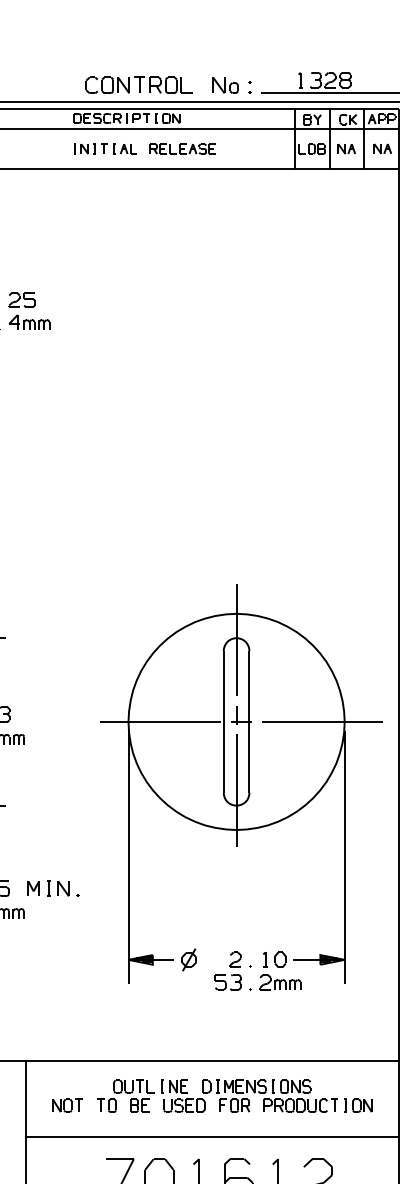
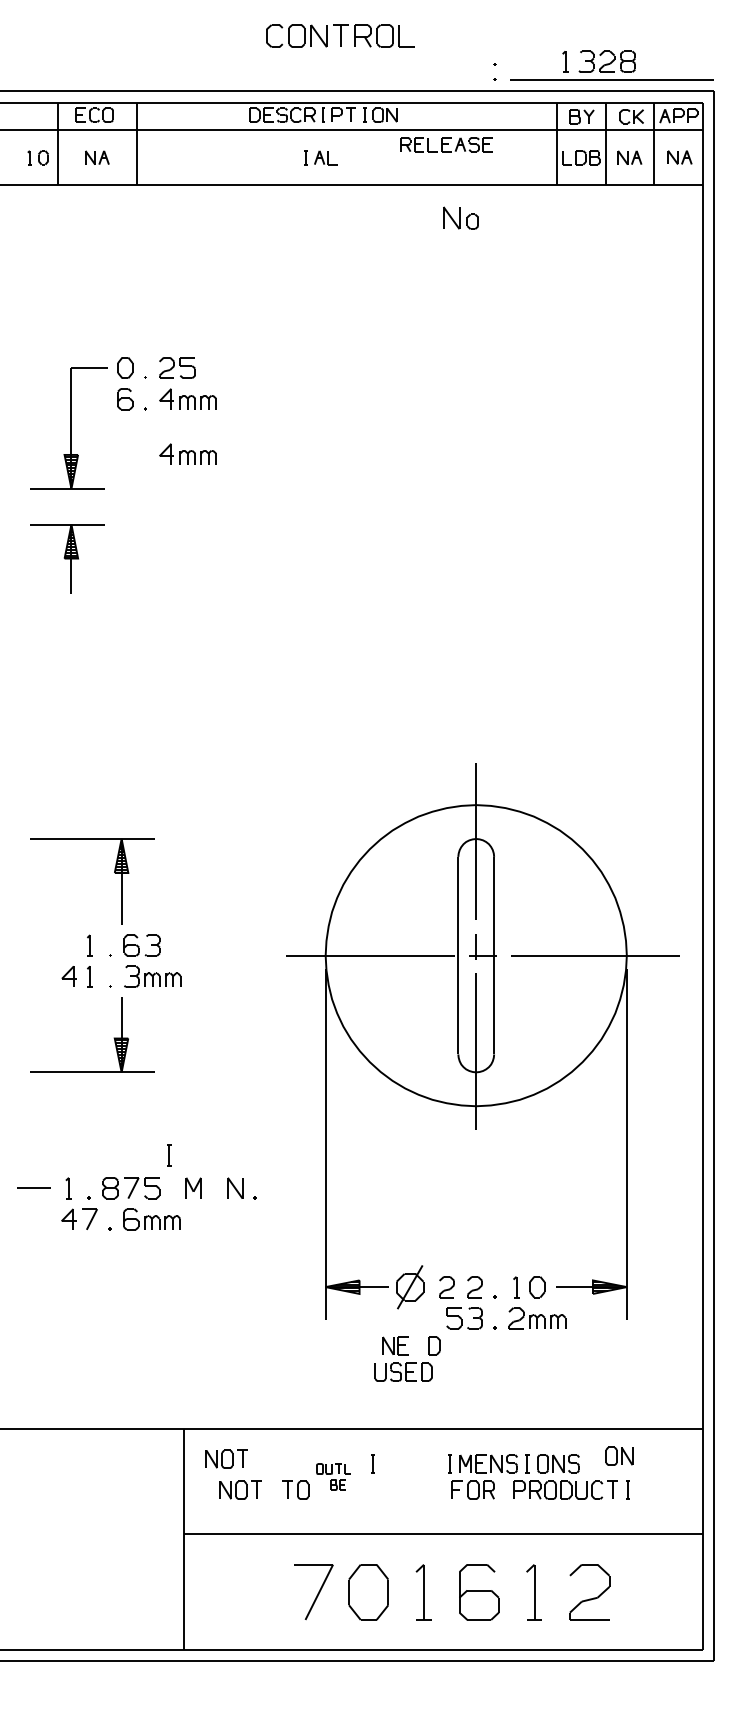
part: (139, 85) -> (340, 35), moved
part: (225, 85) -> (460, 217), moved
part: (90, 148) -> (272, 157), removed
part: (182, 148) -> (446, 144), moved
part: (29, 361) -> (187, 453), added
part: (48, 889) -> (169, 1155), moved
part: (189, 959) -> (410, 1286), size x1.4
part: (215, 960) -> (446, 1287), added
part: (57, 1082) -> (226, 1458), added
part: (134, 1095) -> (333, 1476), size x0.6
part: (187, 1095) -> (407, 1358), moved
part: (362, 1105) -> (619, 1455), moved

